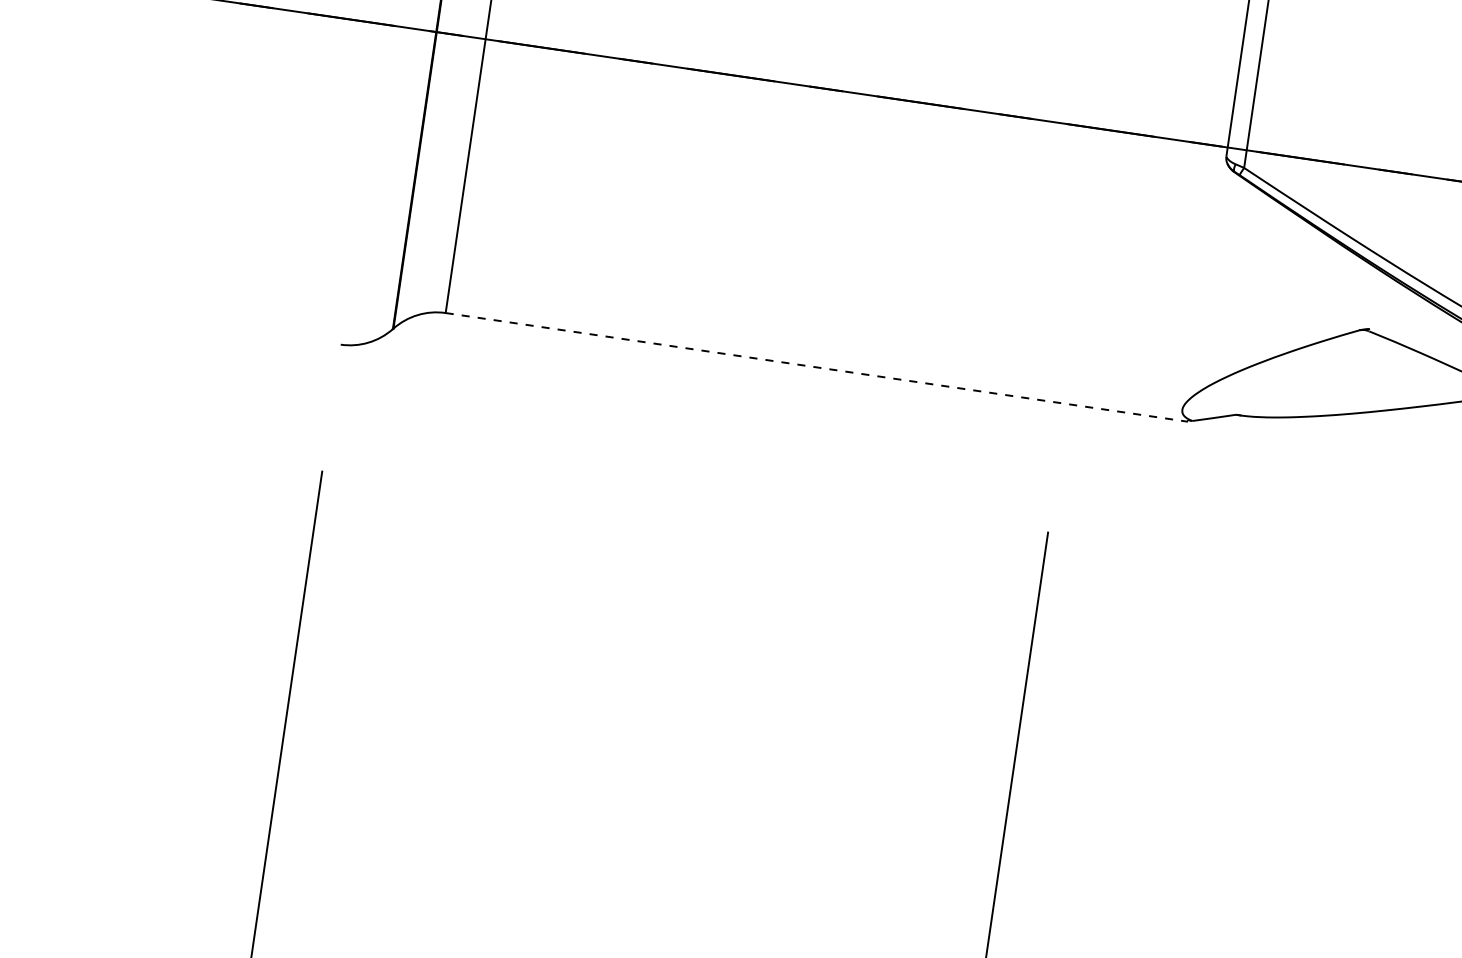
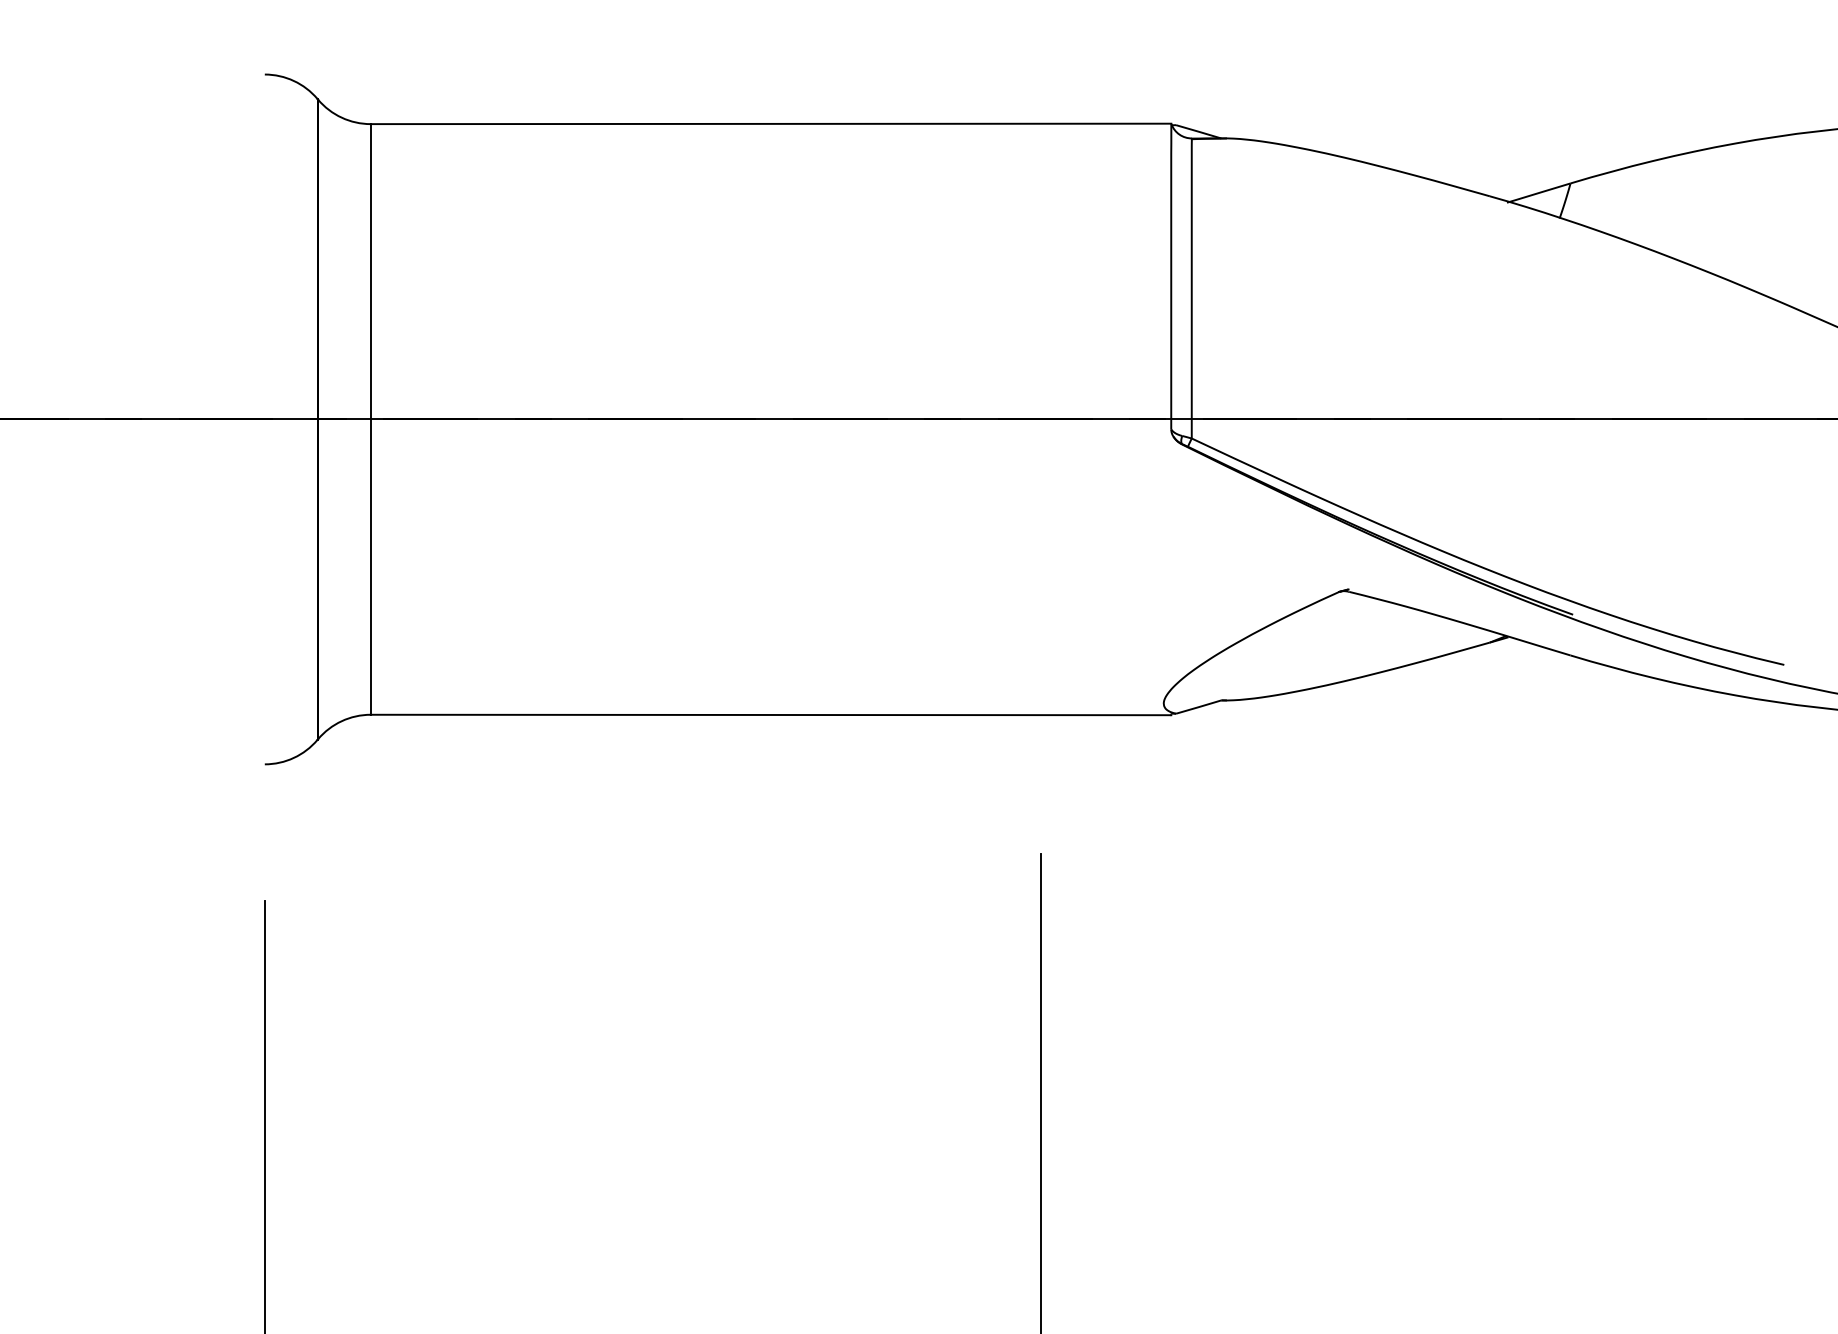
line: (817, 366) -> (771, 714), dashed -> solid

